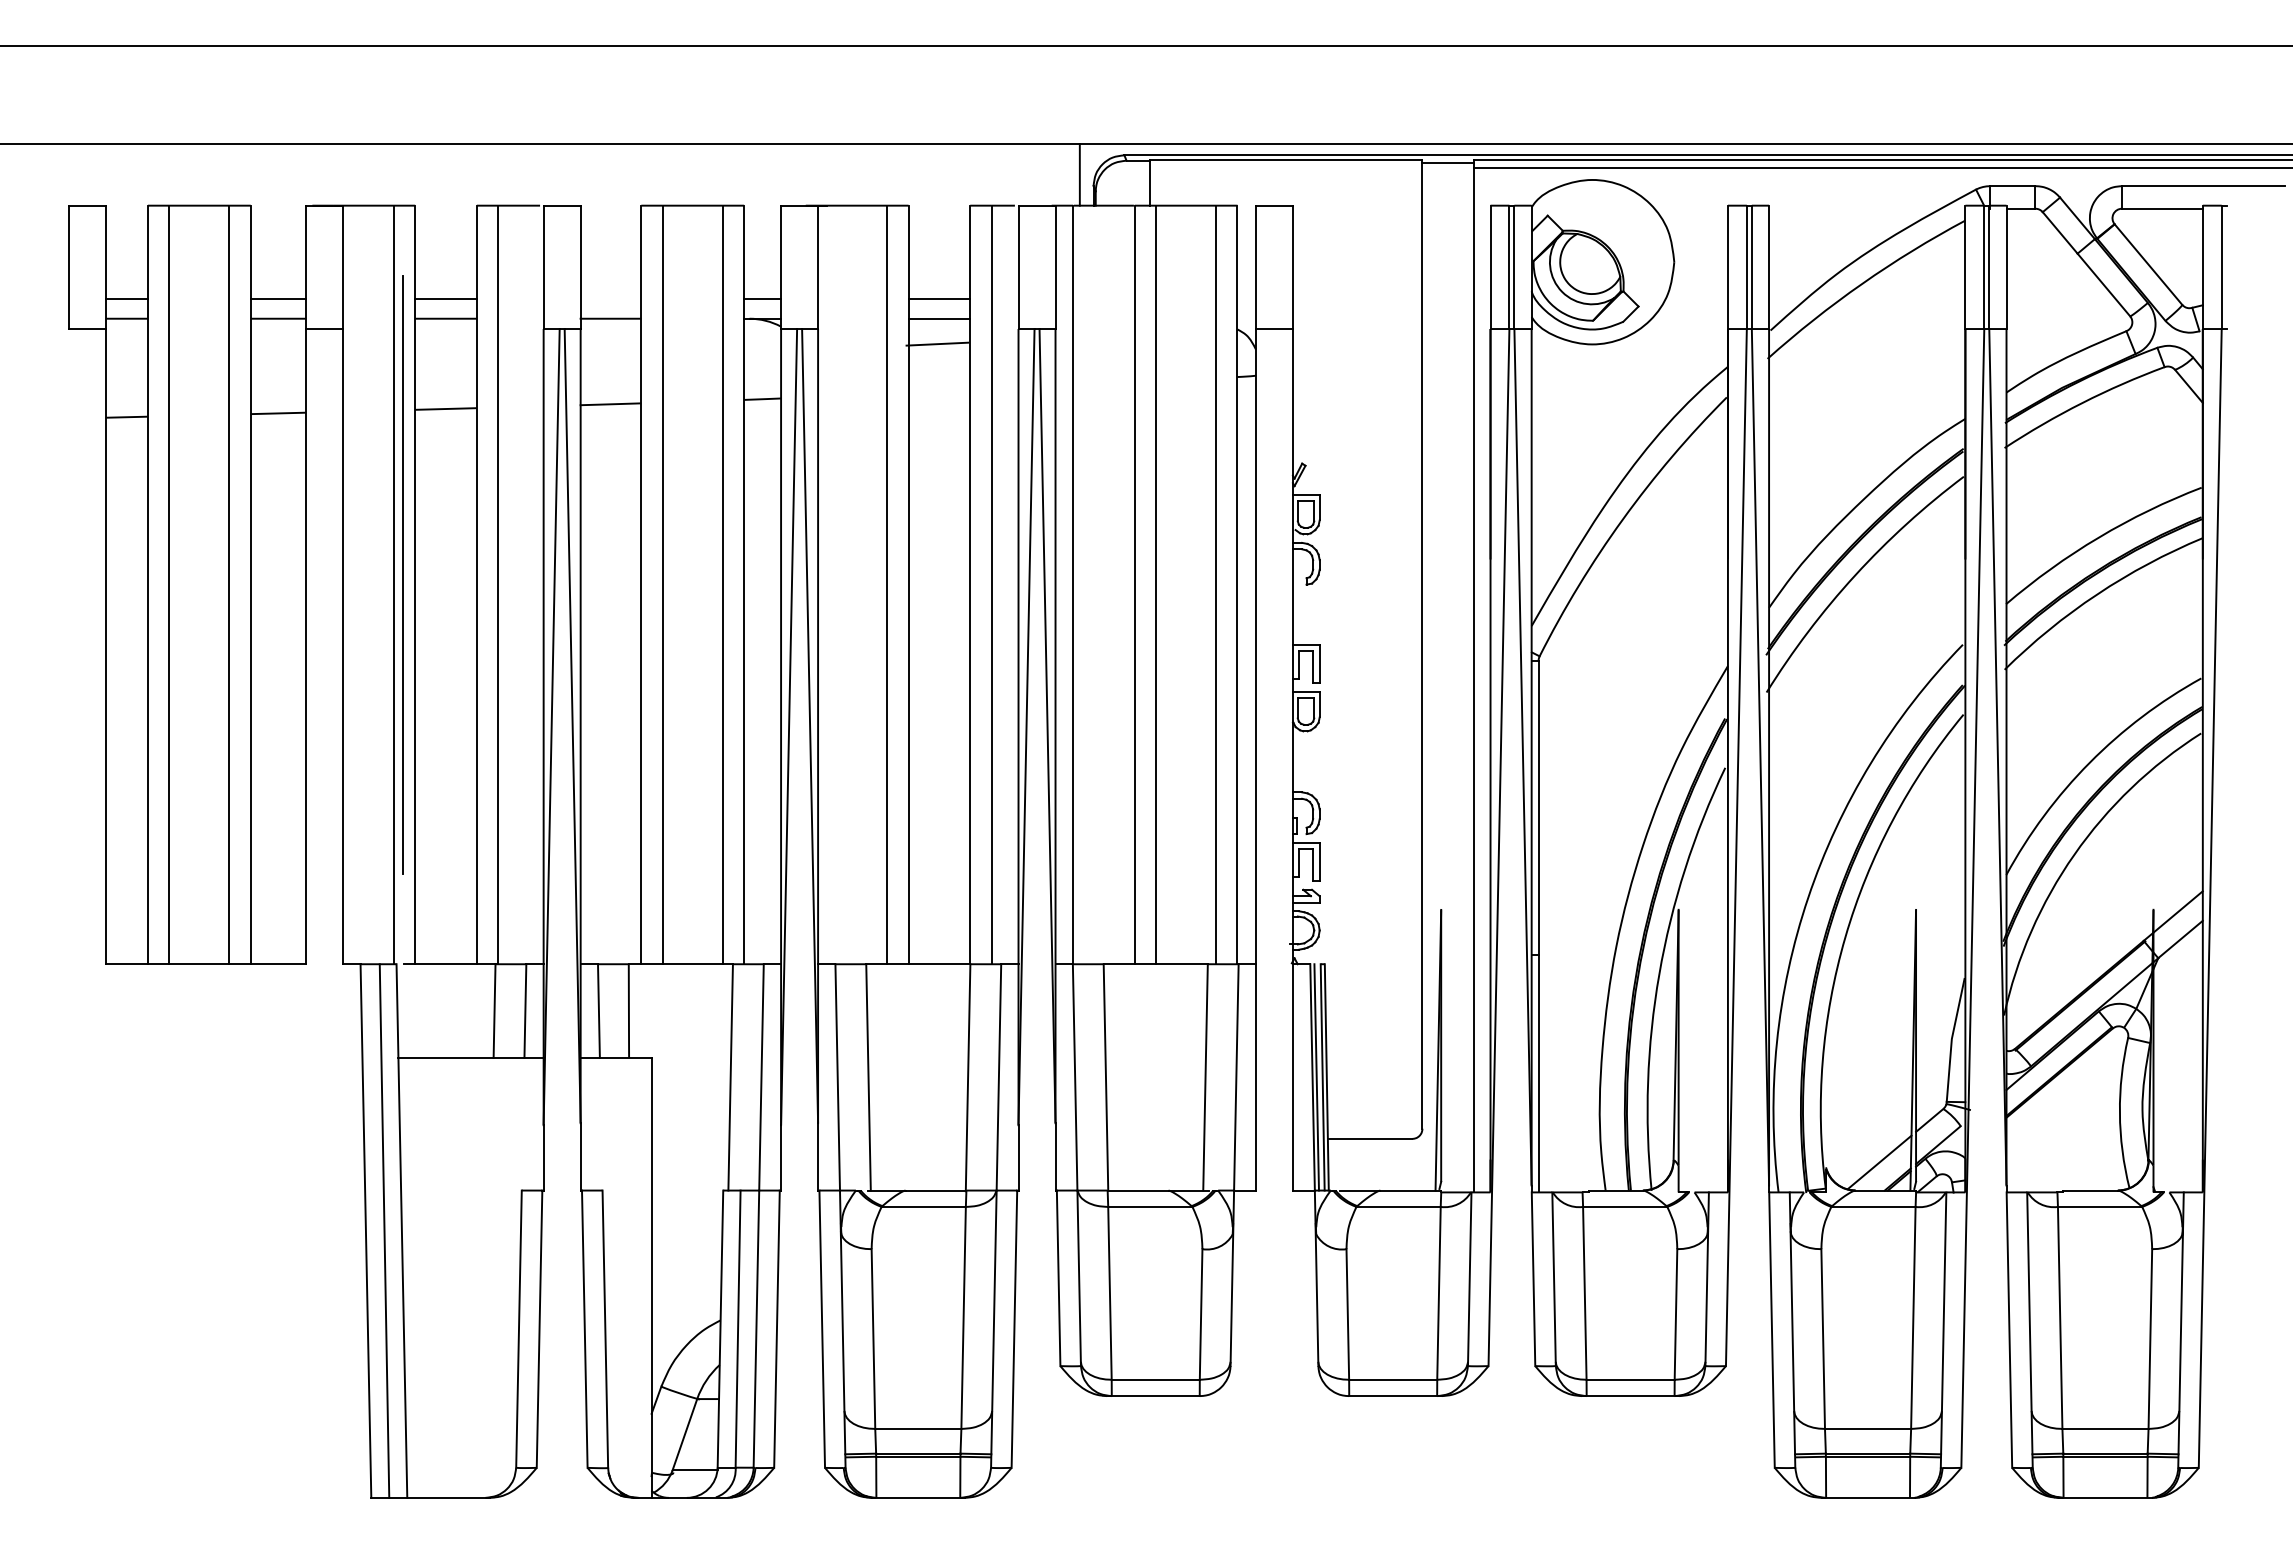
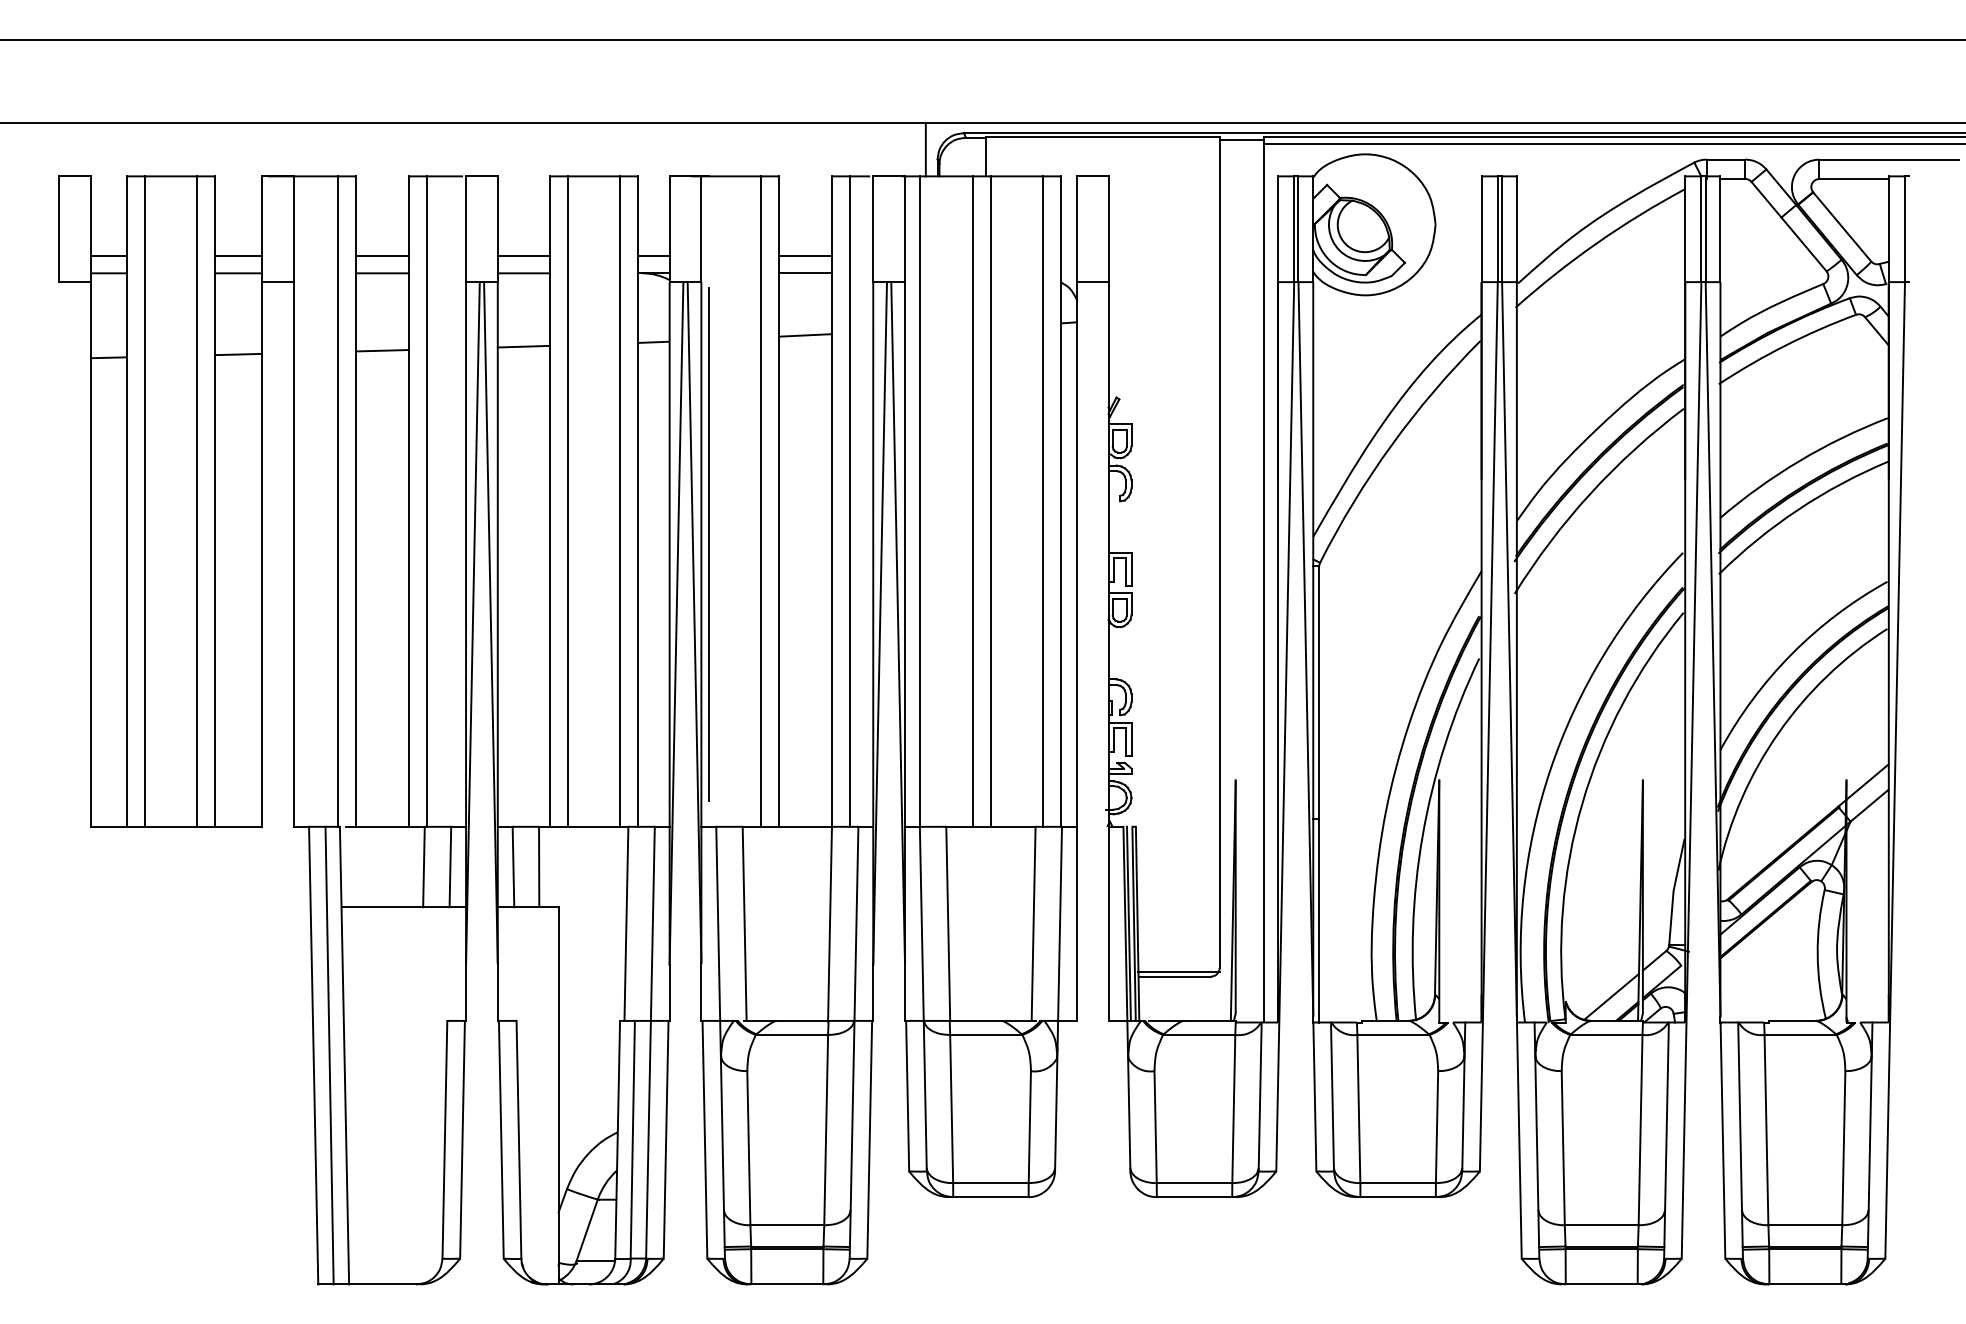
line: (610, 298) -> (523, 255), added
line: (937, 343) -> (805, 334), moved
line: (402, 574) -> (708, 544), moved
line: (1374, 1133) -> (1178, 971), added

